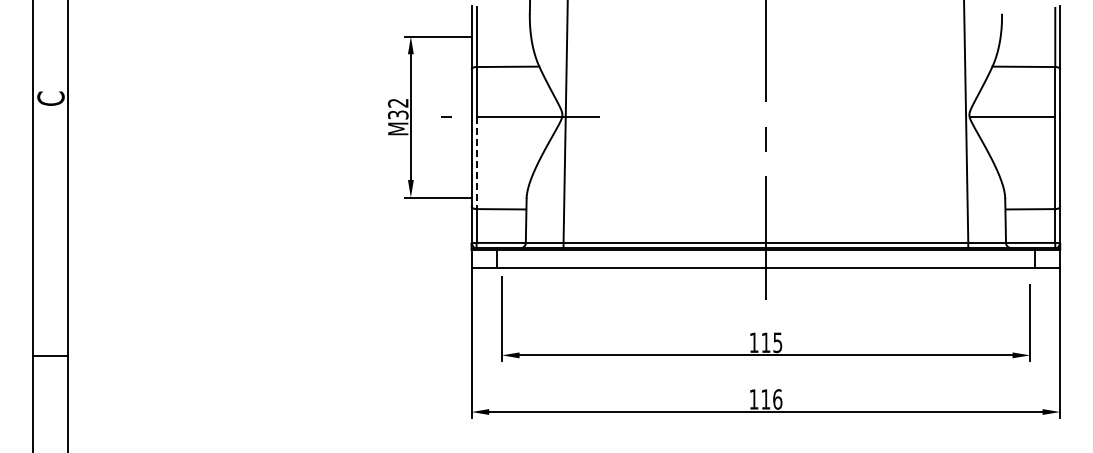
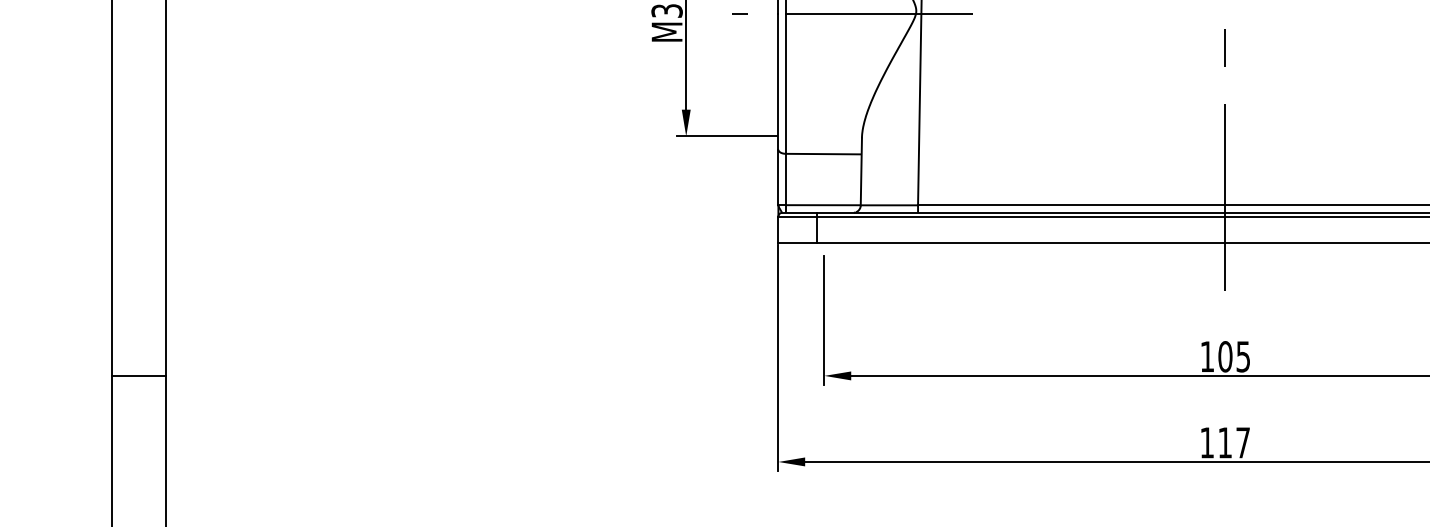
line: (476, 163) -> (785, 84), dashed -> solid
text: (765, 342) -> (1224, 356), 115 -> 105
text: (777, 399) -> (1242, 442), 116 -> 117

